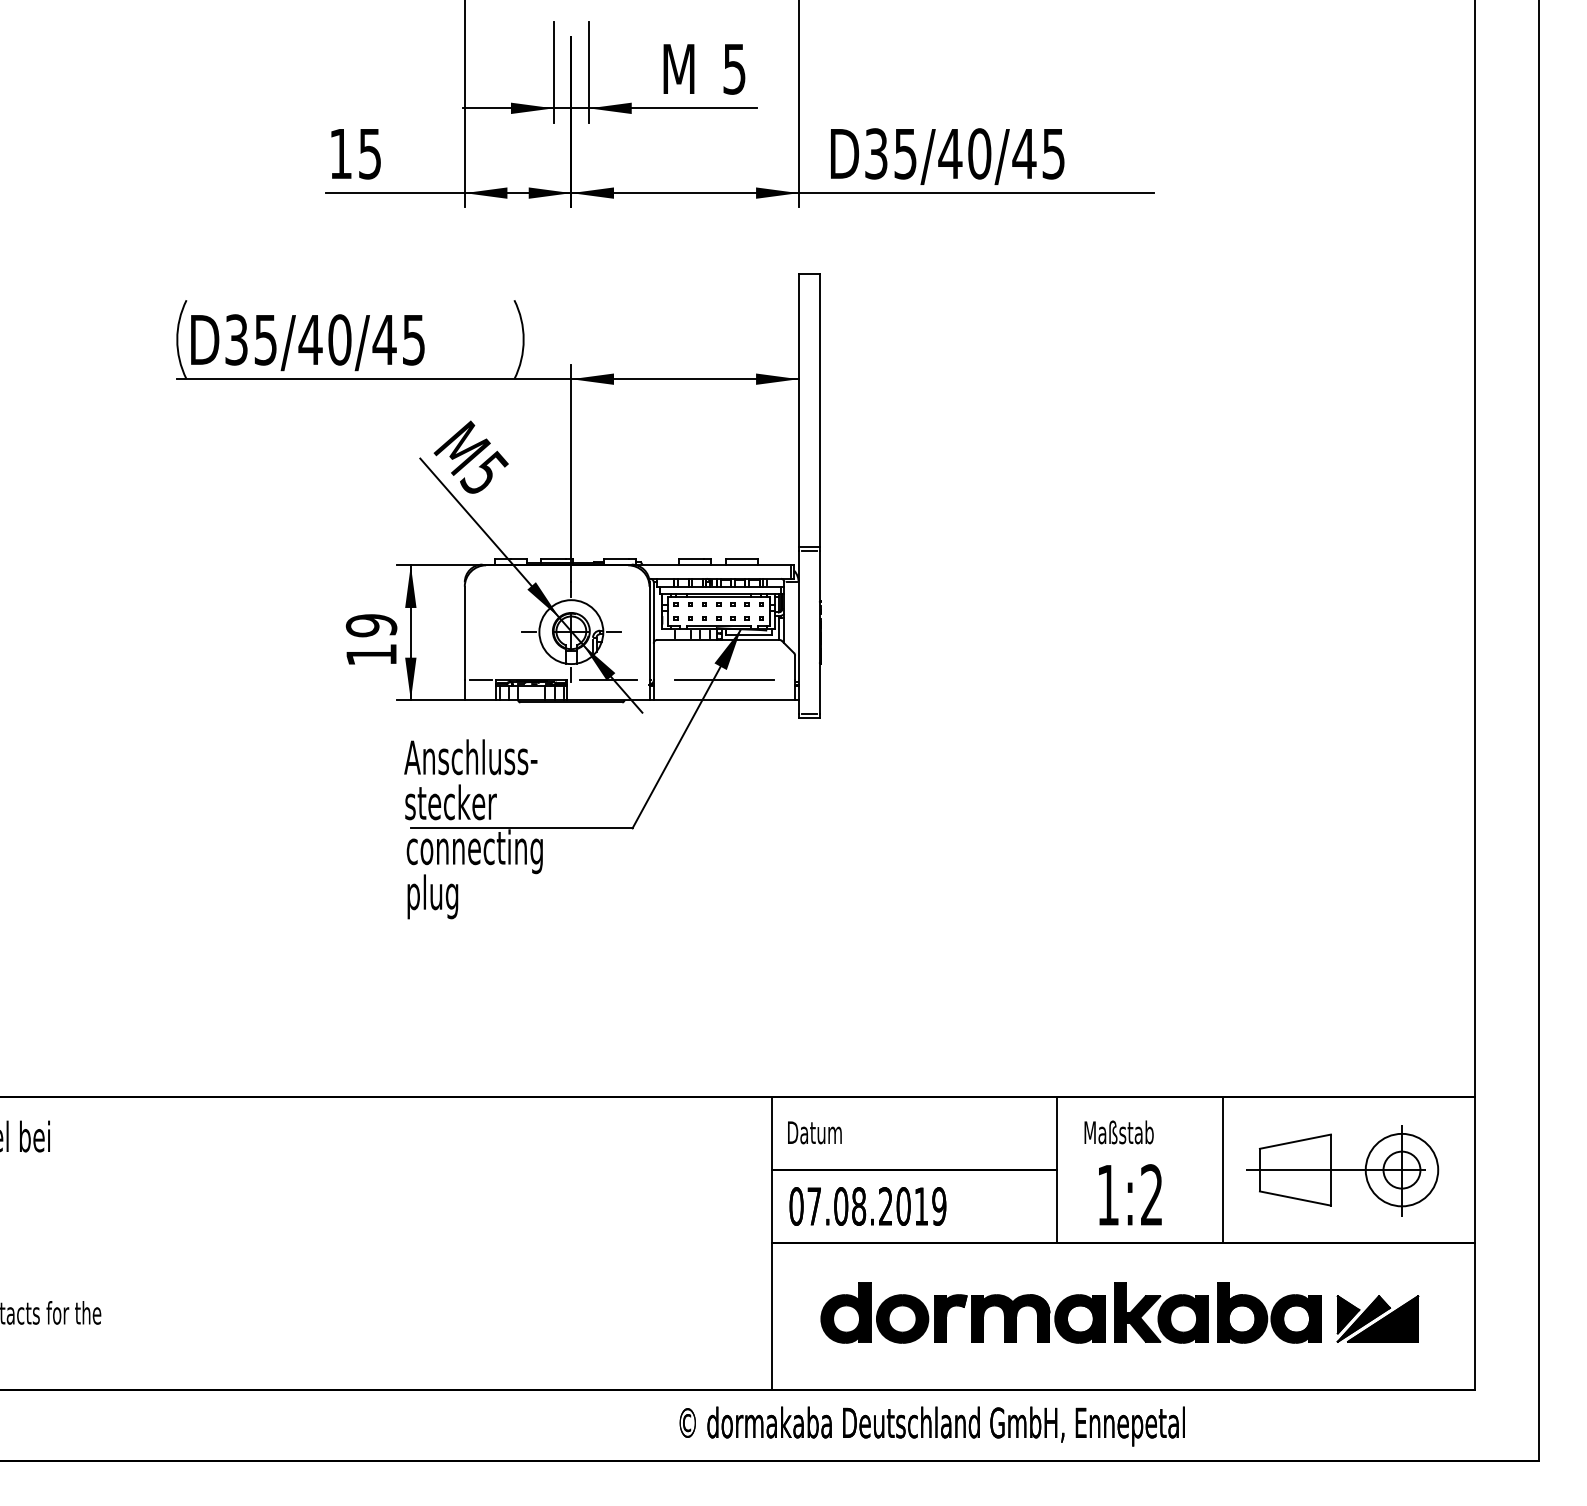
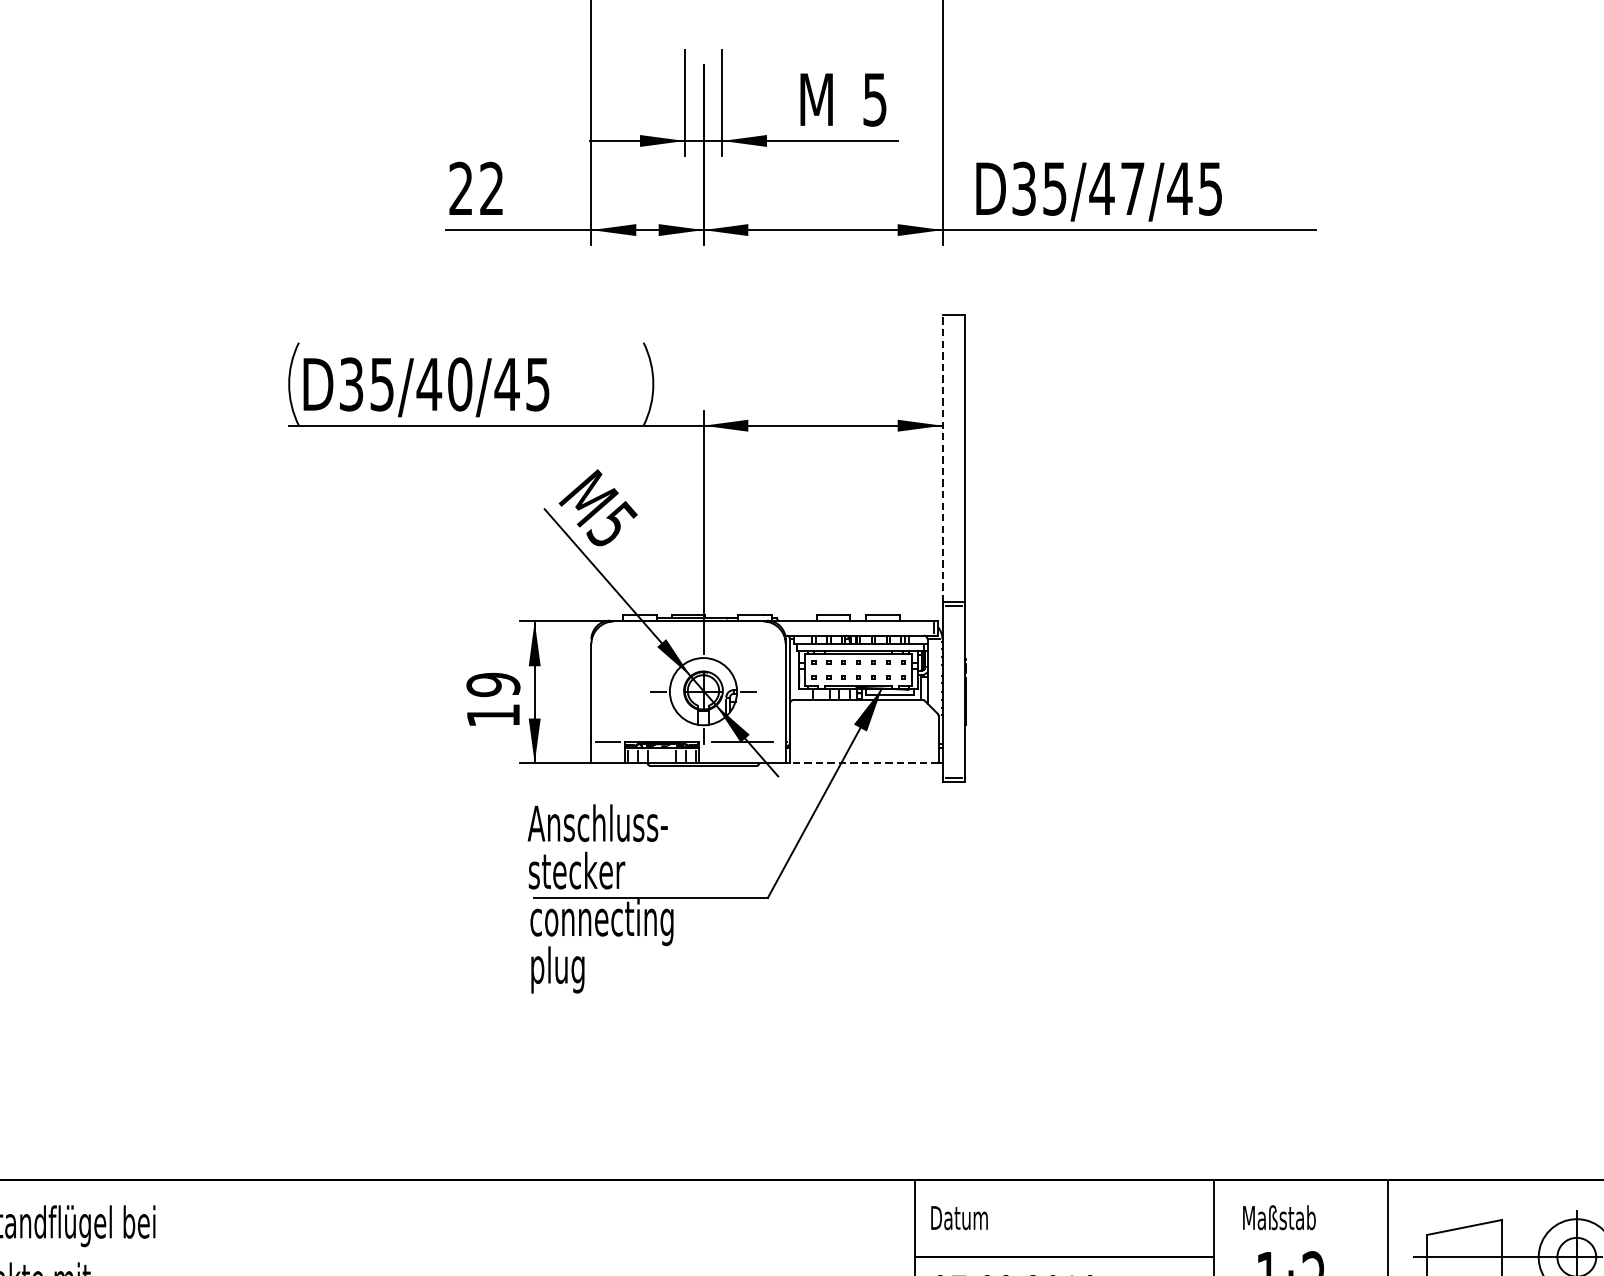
text: (354, 153) -> (475, 188), 15 -> 22
text: (979, 153) -> (1132, 188), D35/40/45 -> D35/47/45
line: (798, 410) -> (942, 458), solid -> dashed
line: (723, 680) -> (863, 742), removed
line: (724, 700) -> (864, 763), solid -> dashed

